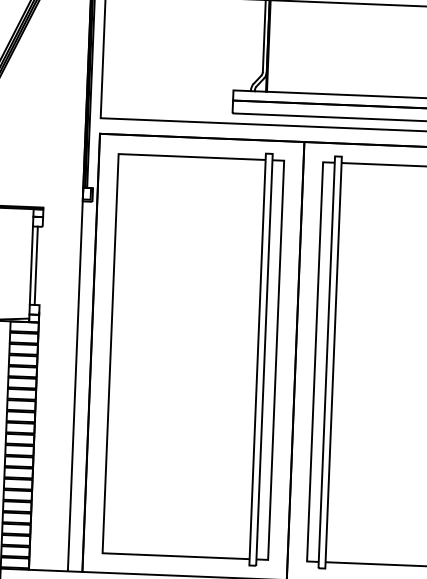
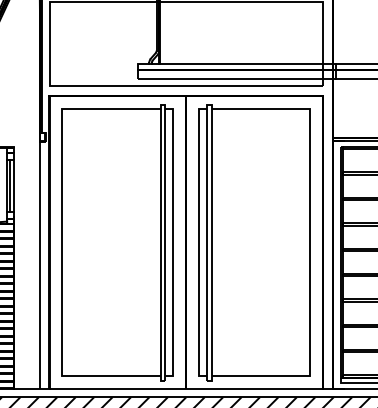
line: (40, 265) -> (13, 185), added

